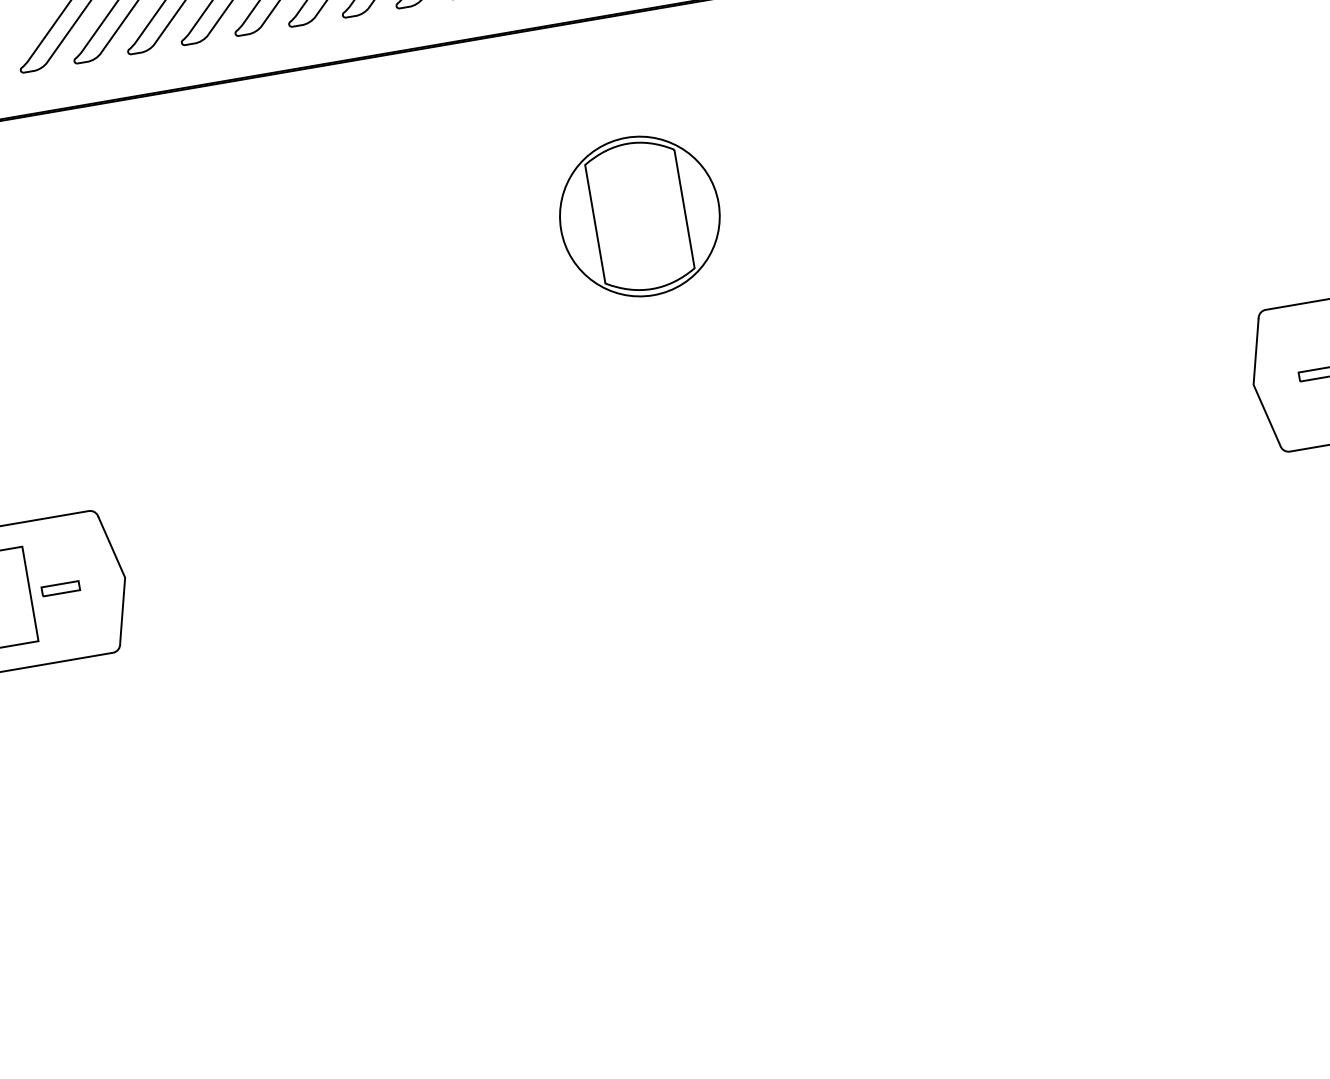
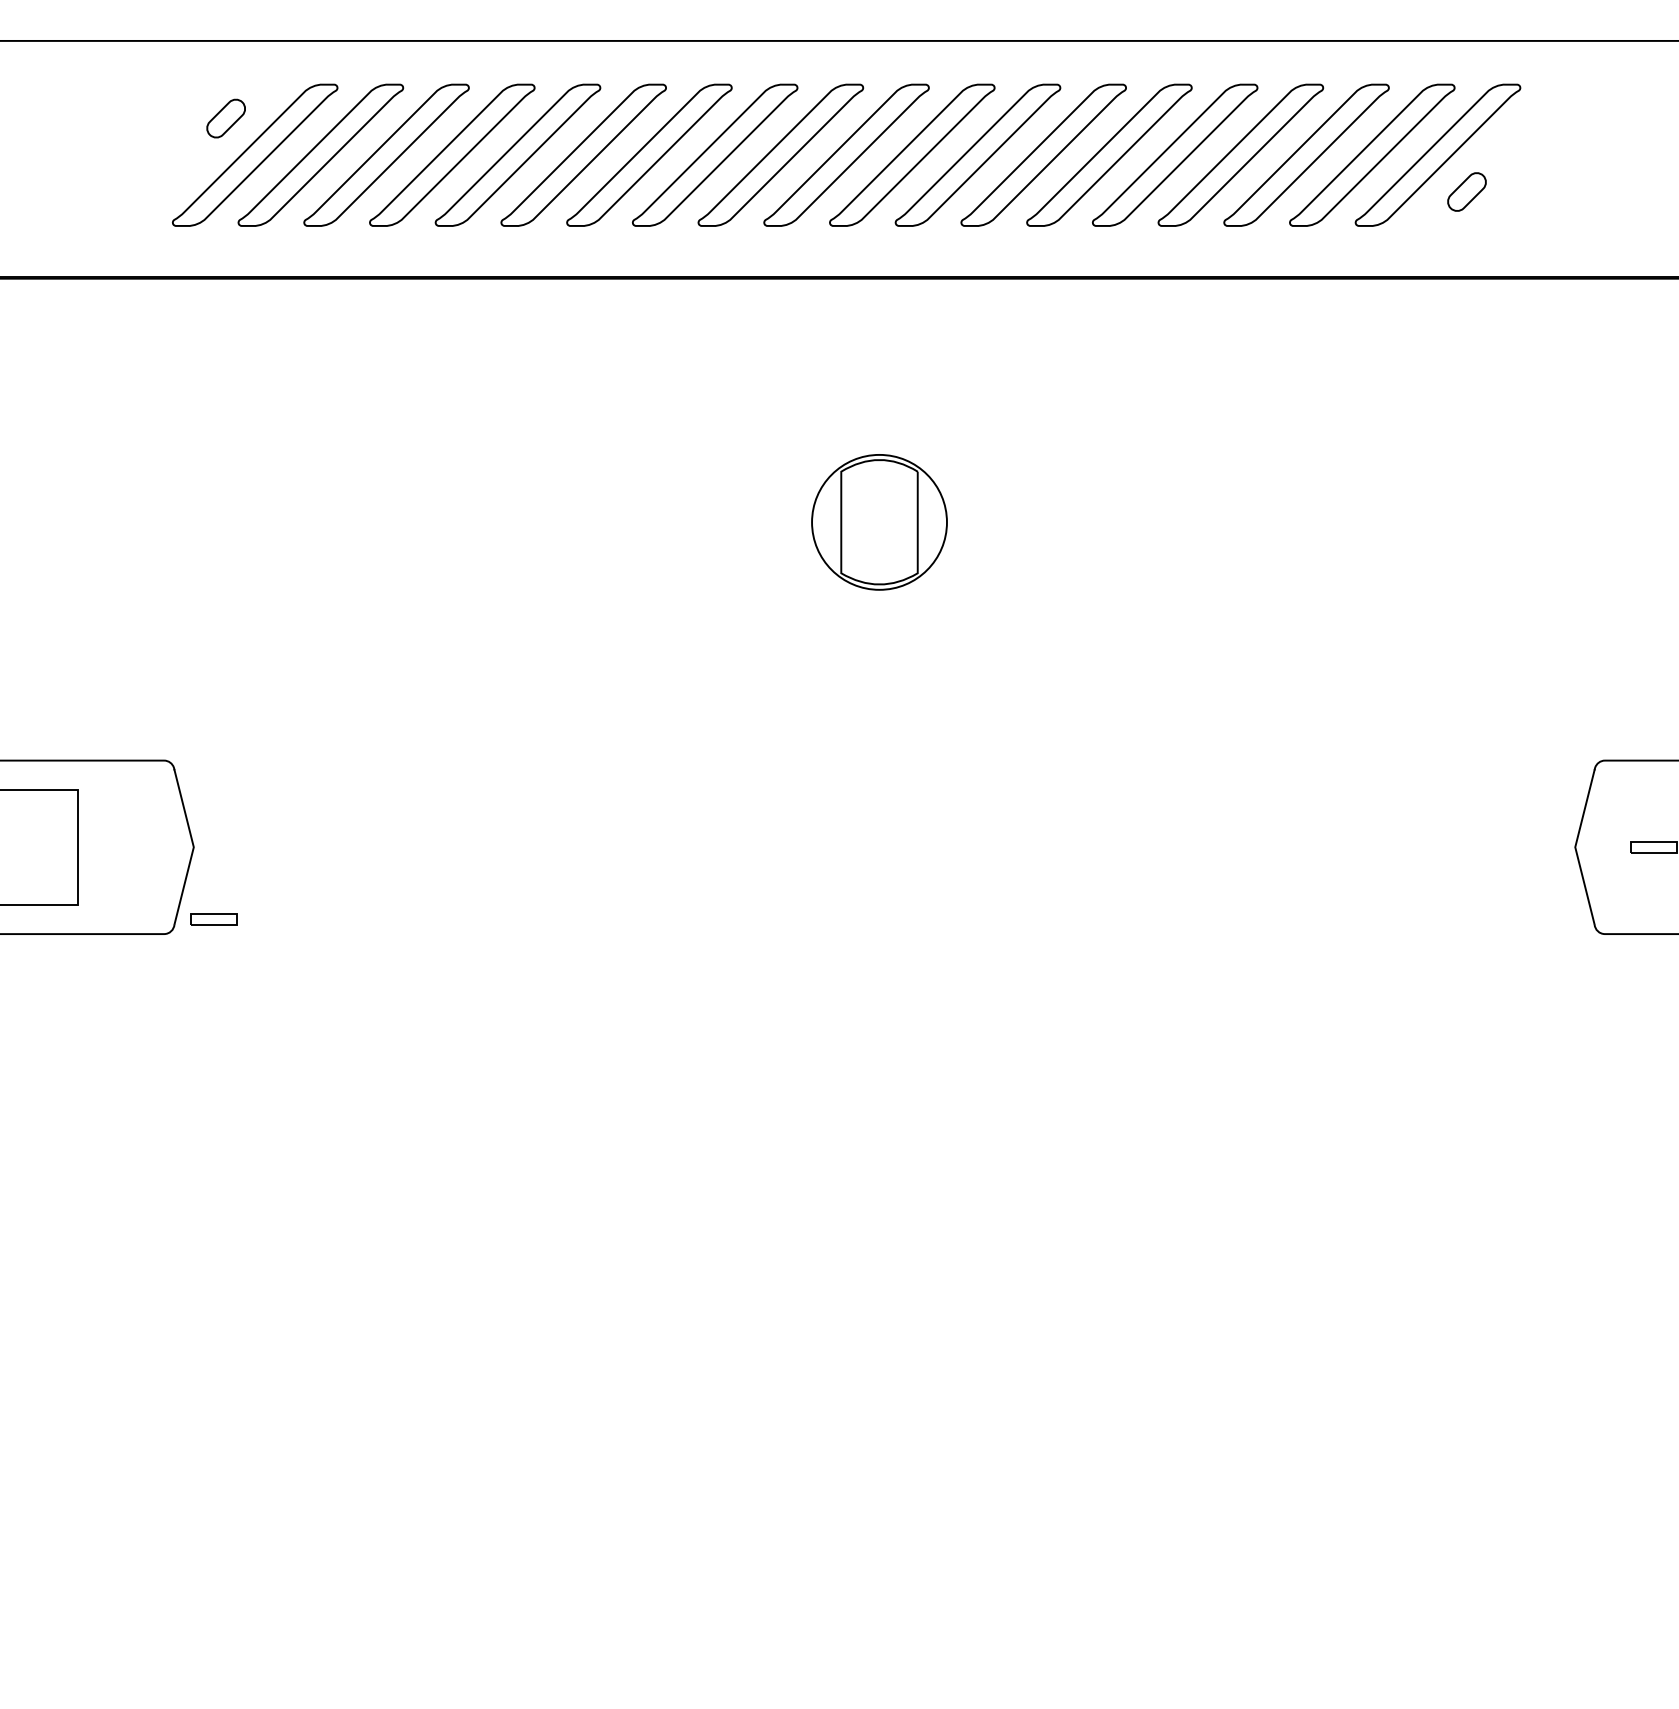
part: (639, 216) -> (879, 522), size x0.7
part: (60, 588) -> (213, 919), moved

